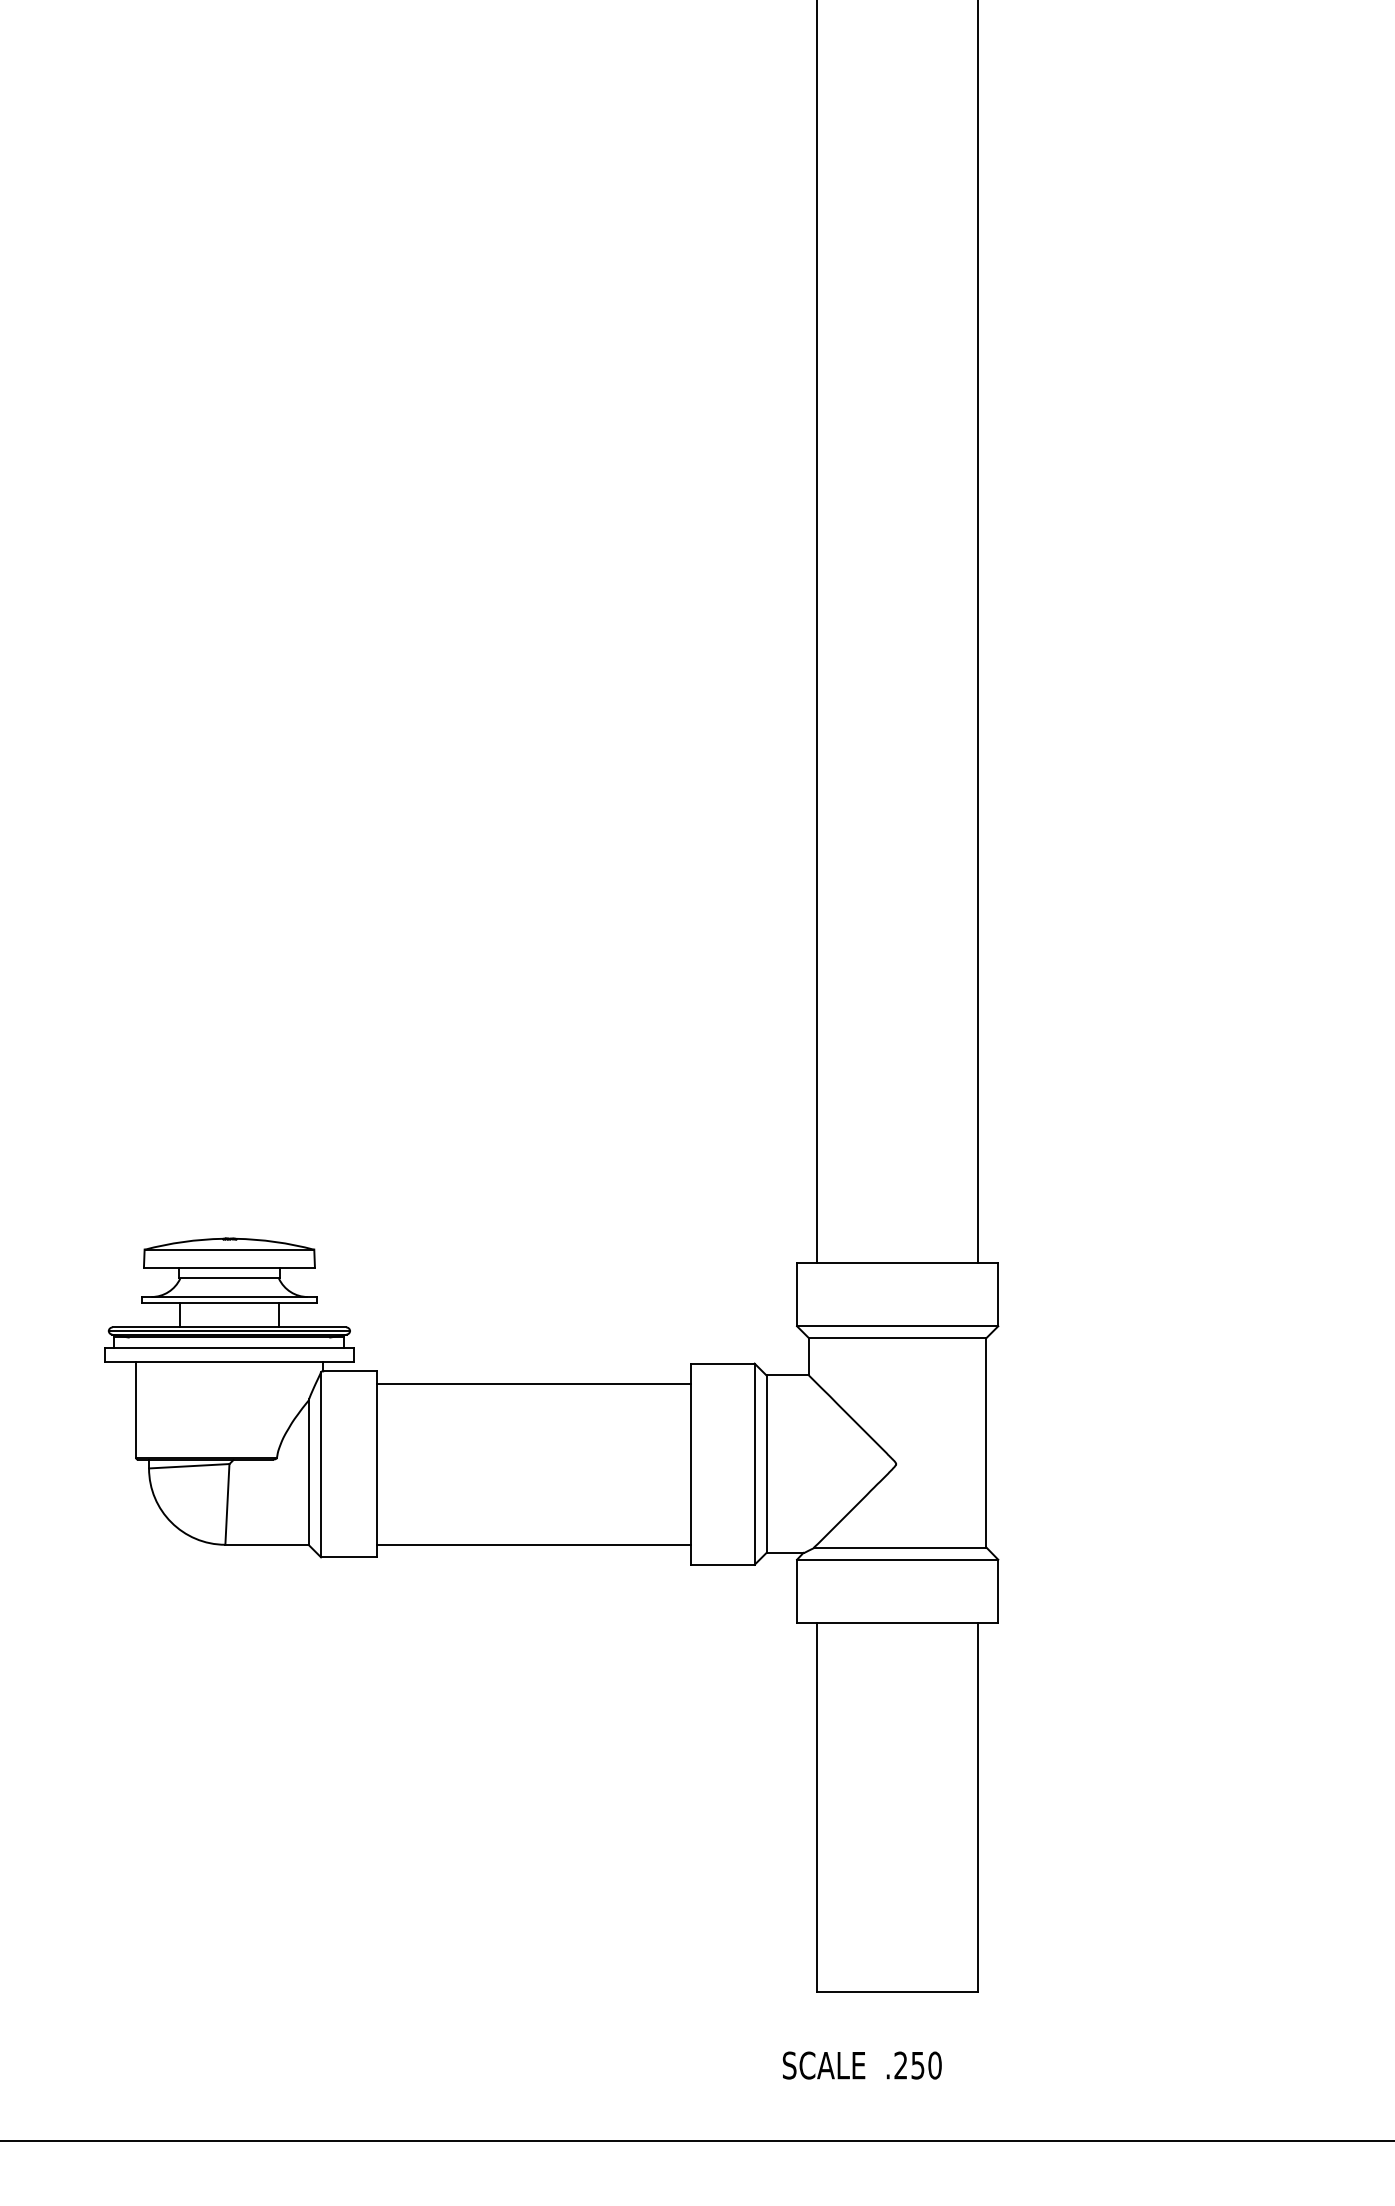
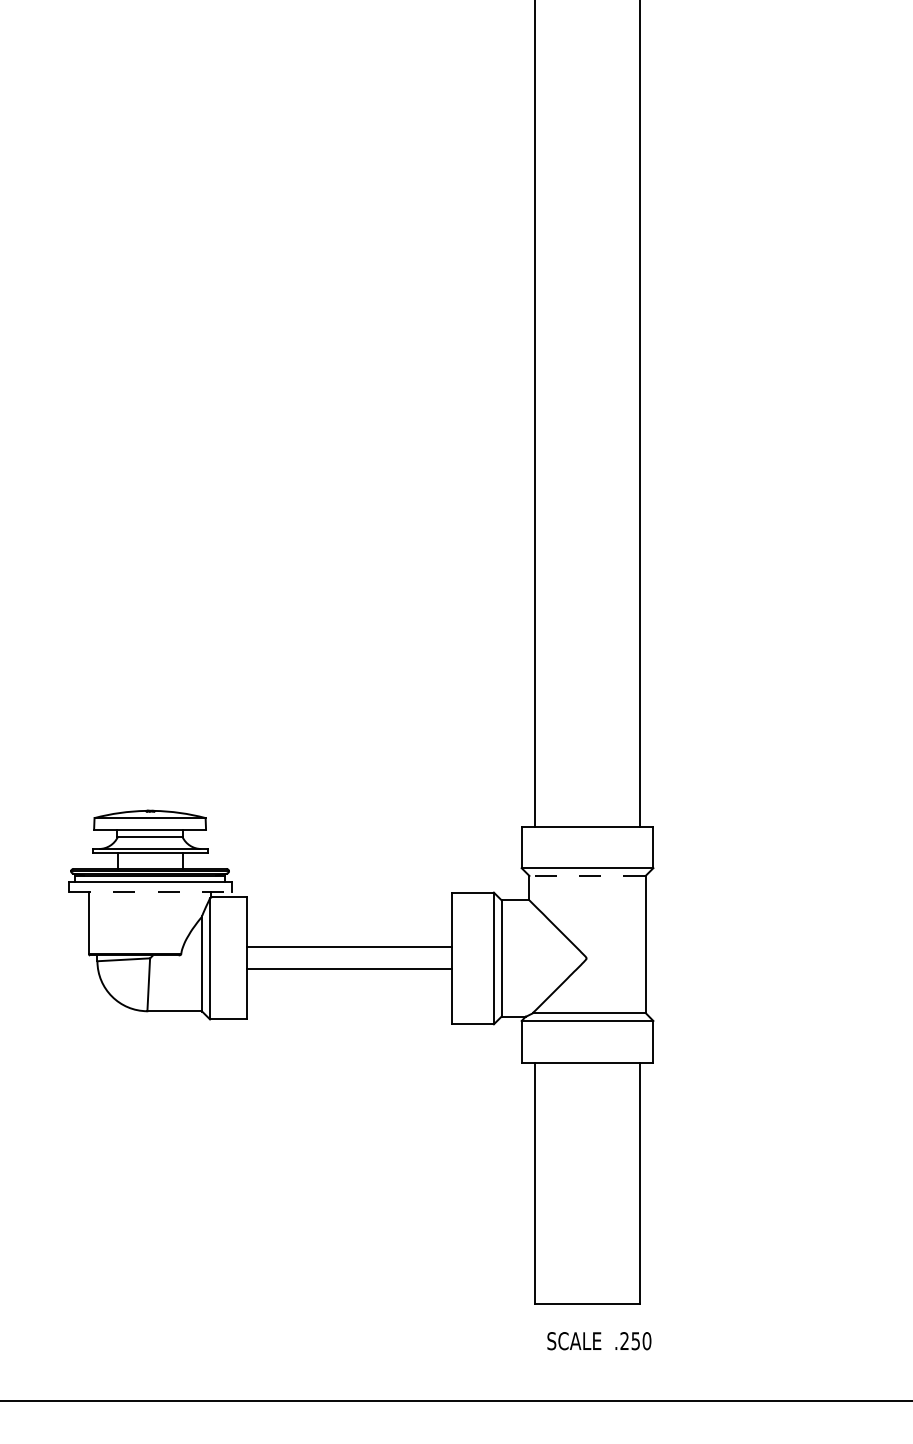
line: (897, 1337) -> (587, 875), solid -> dashed
line: (230, 1361) -> (150, 891), solid -> dashed
line: (534, 1383) -> (349, 946), moved
line: (534, 1545) -> (349, 969), moved
text: (862, 2066) -> (599, 1341), moved

